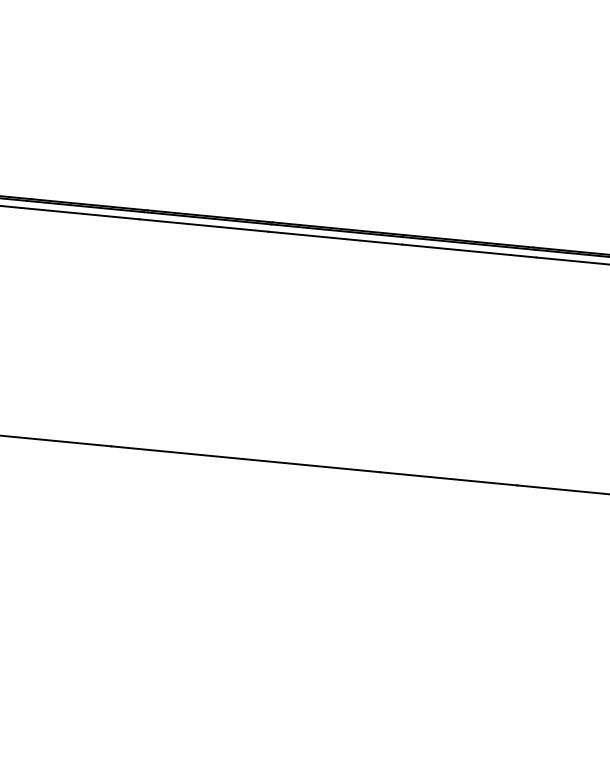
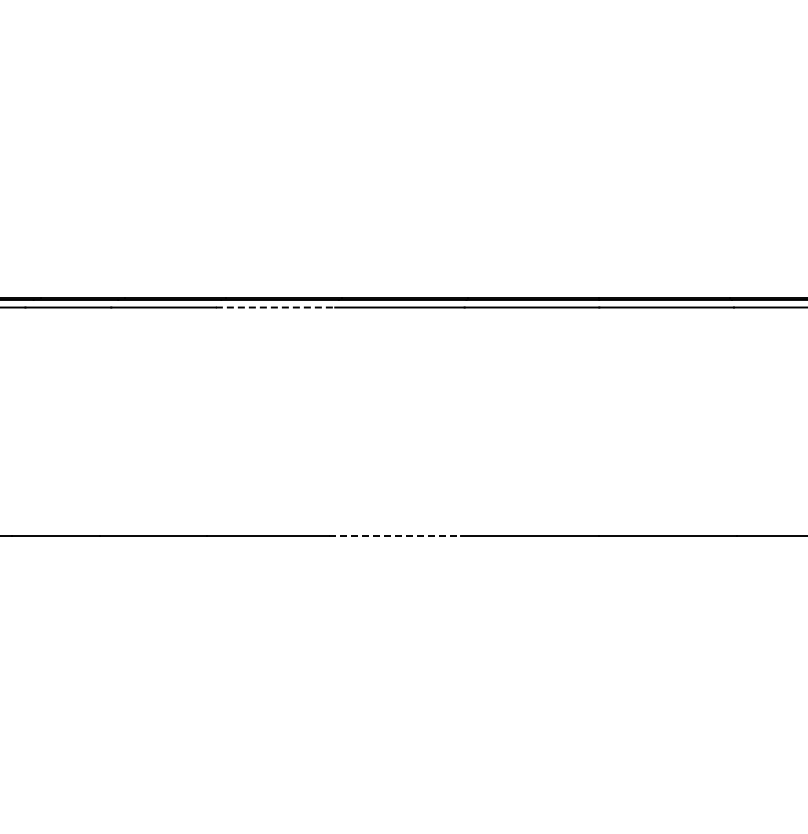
line: (80, 213) -> (275, 307), solid -> dashed
line: (177, 453) -> (395, 536), solid -> dashed

